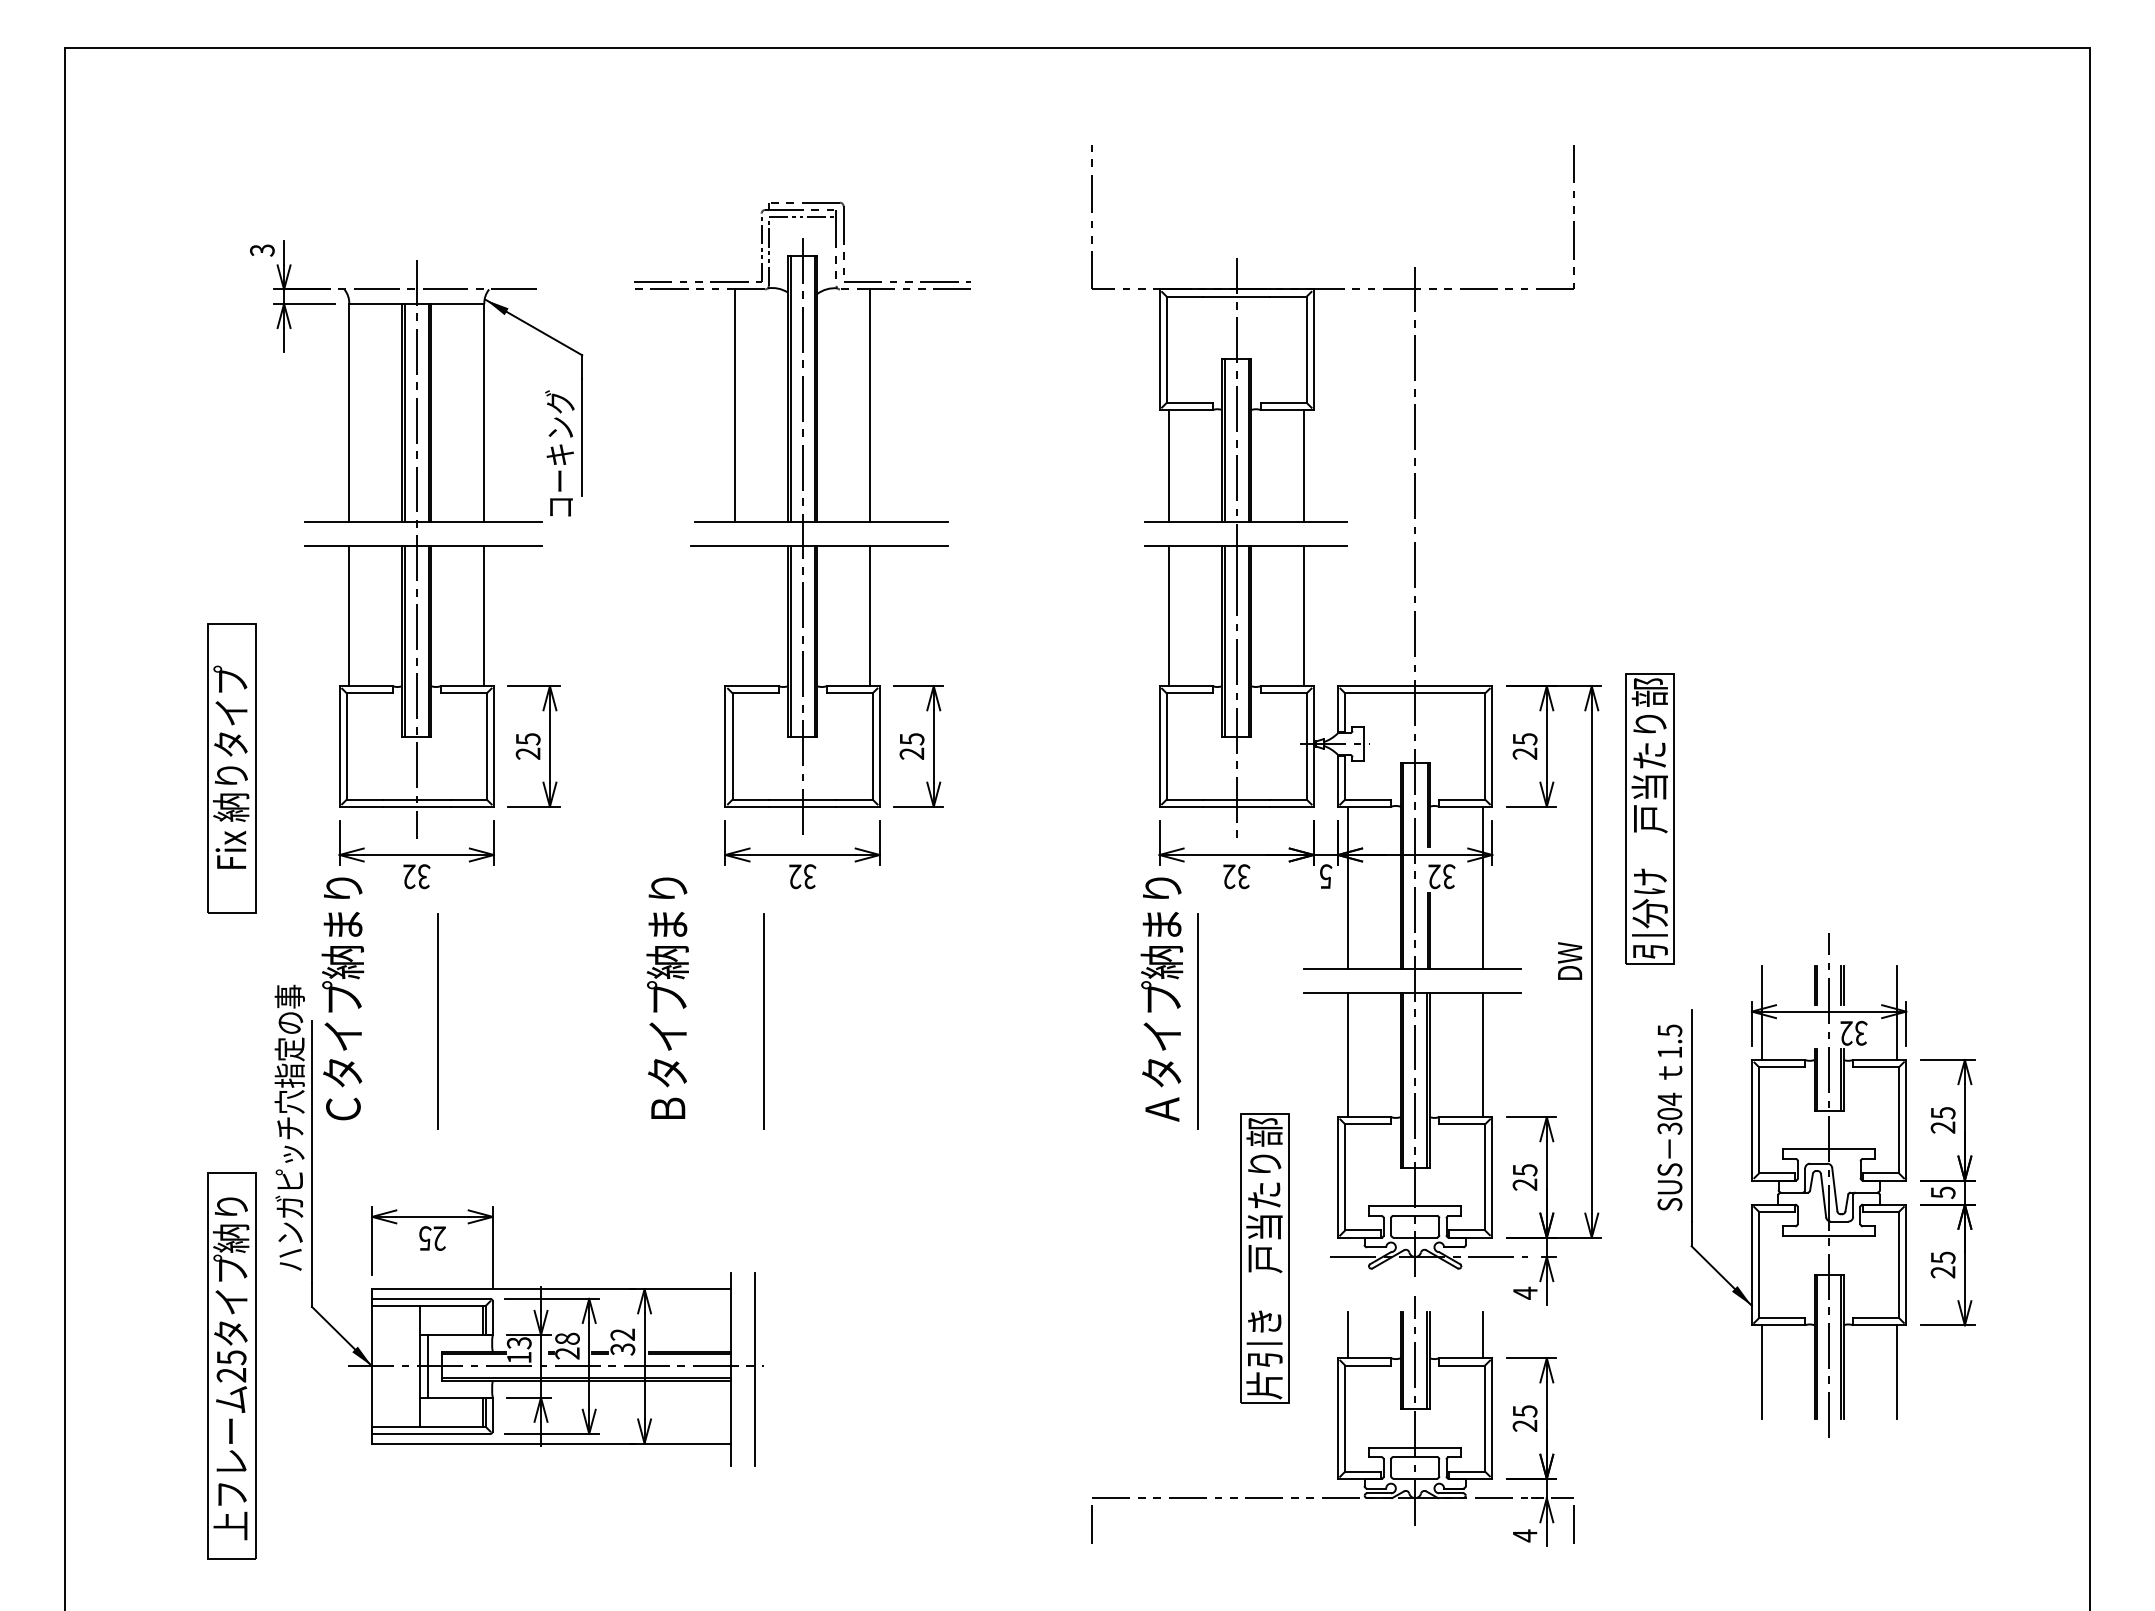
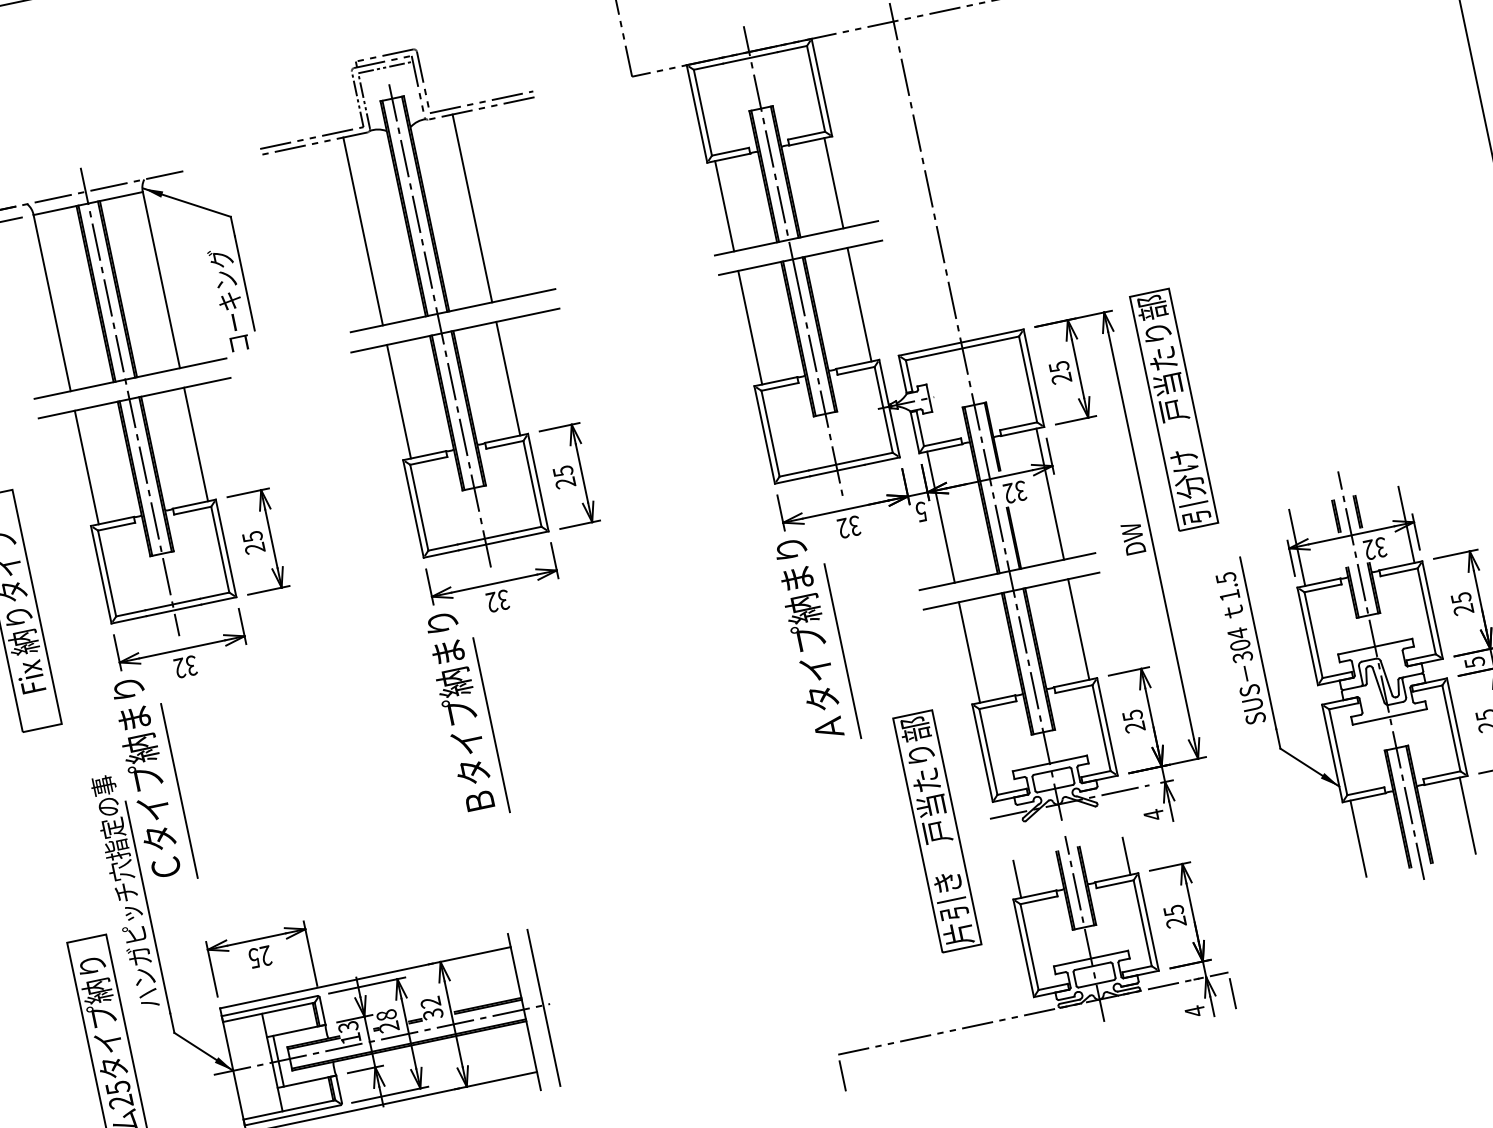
line: (735, 615) -> (399, 401), added
text: (667, 997) -> (460, 711), moved
line: (437, 1021) -> (178, 790), moved

